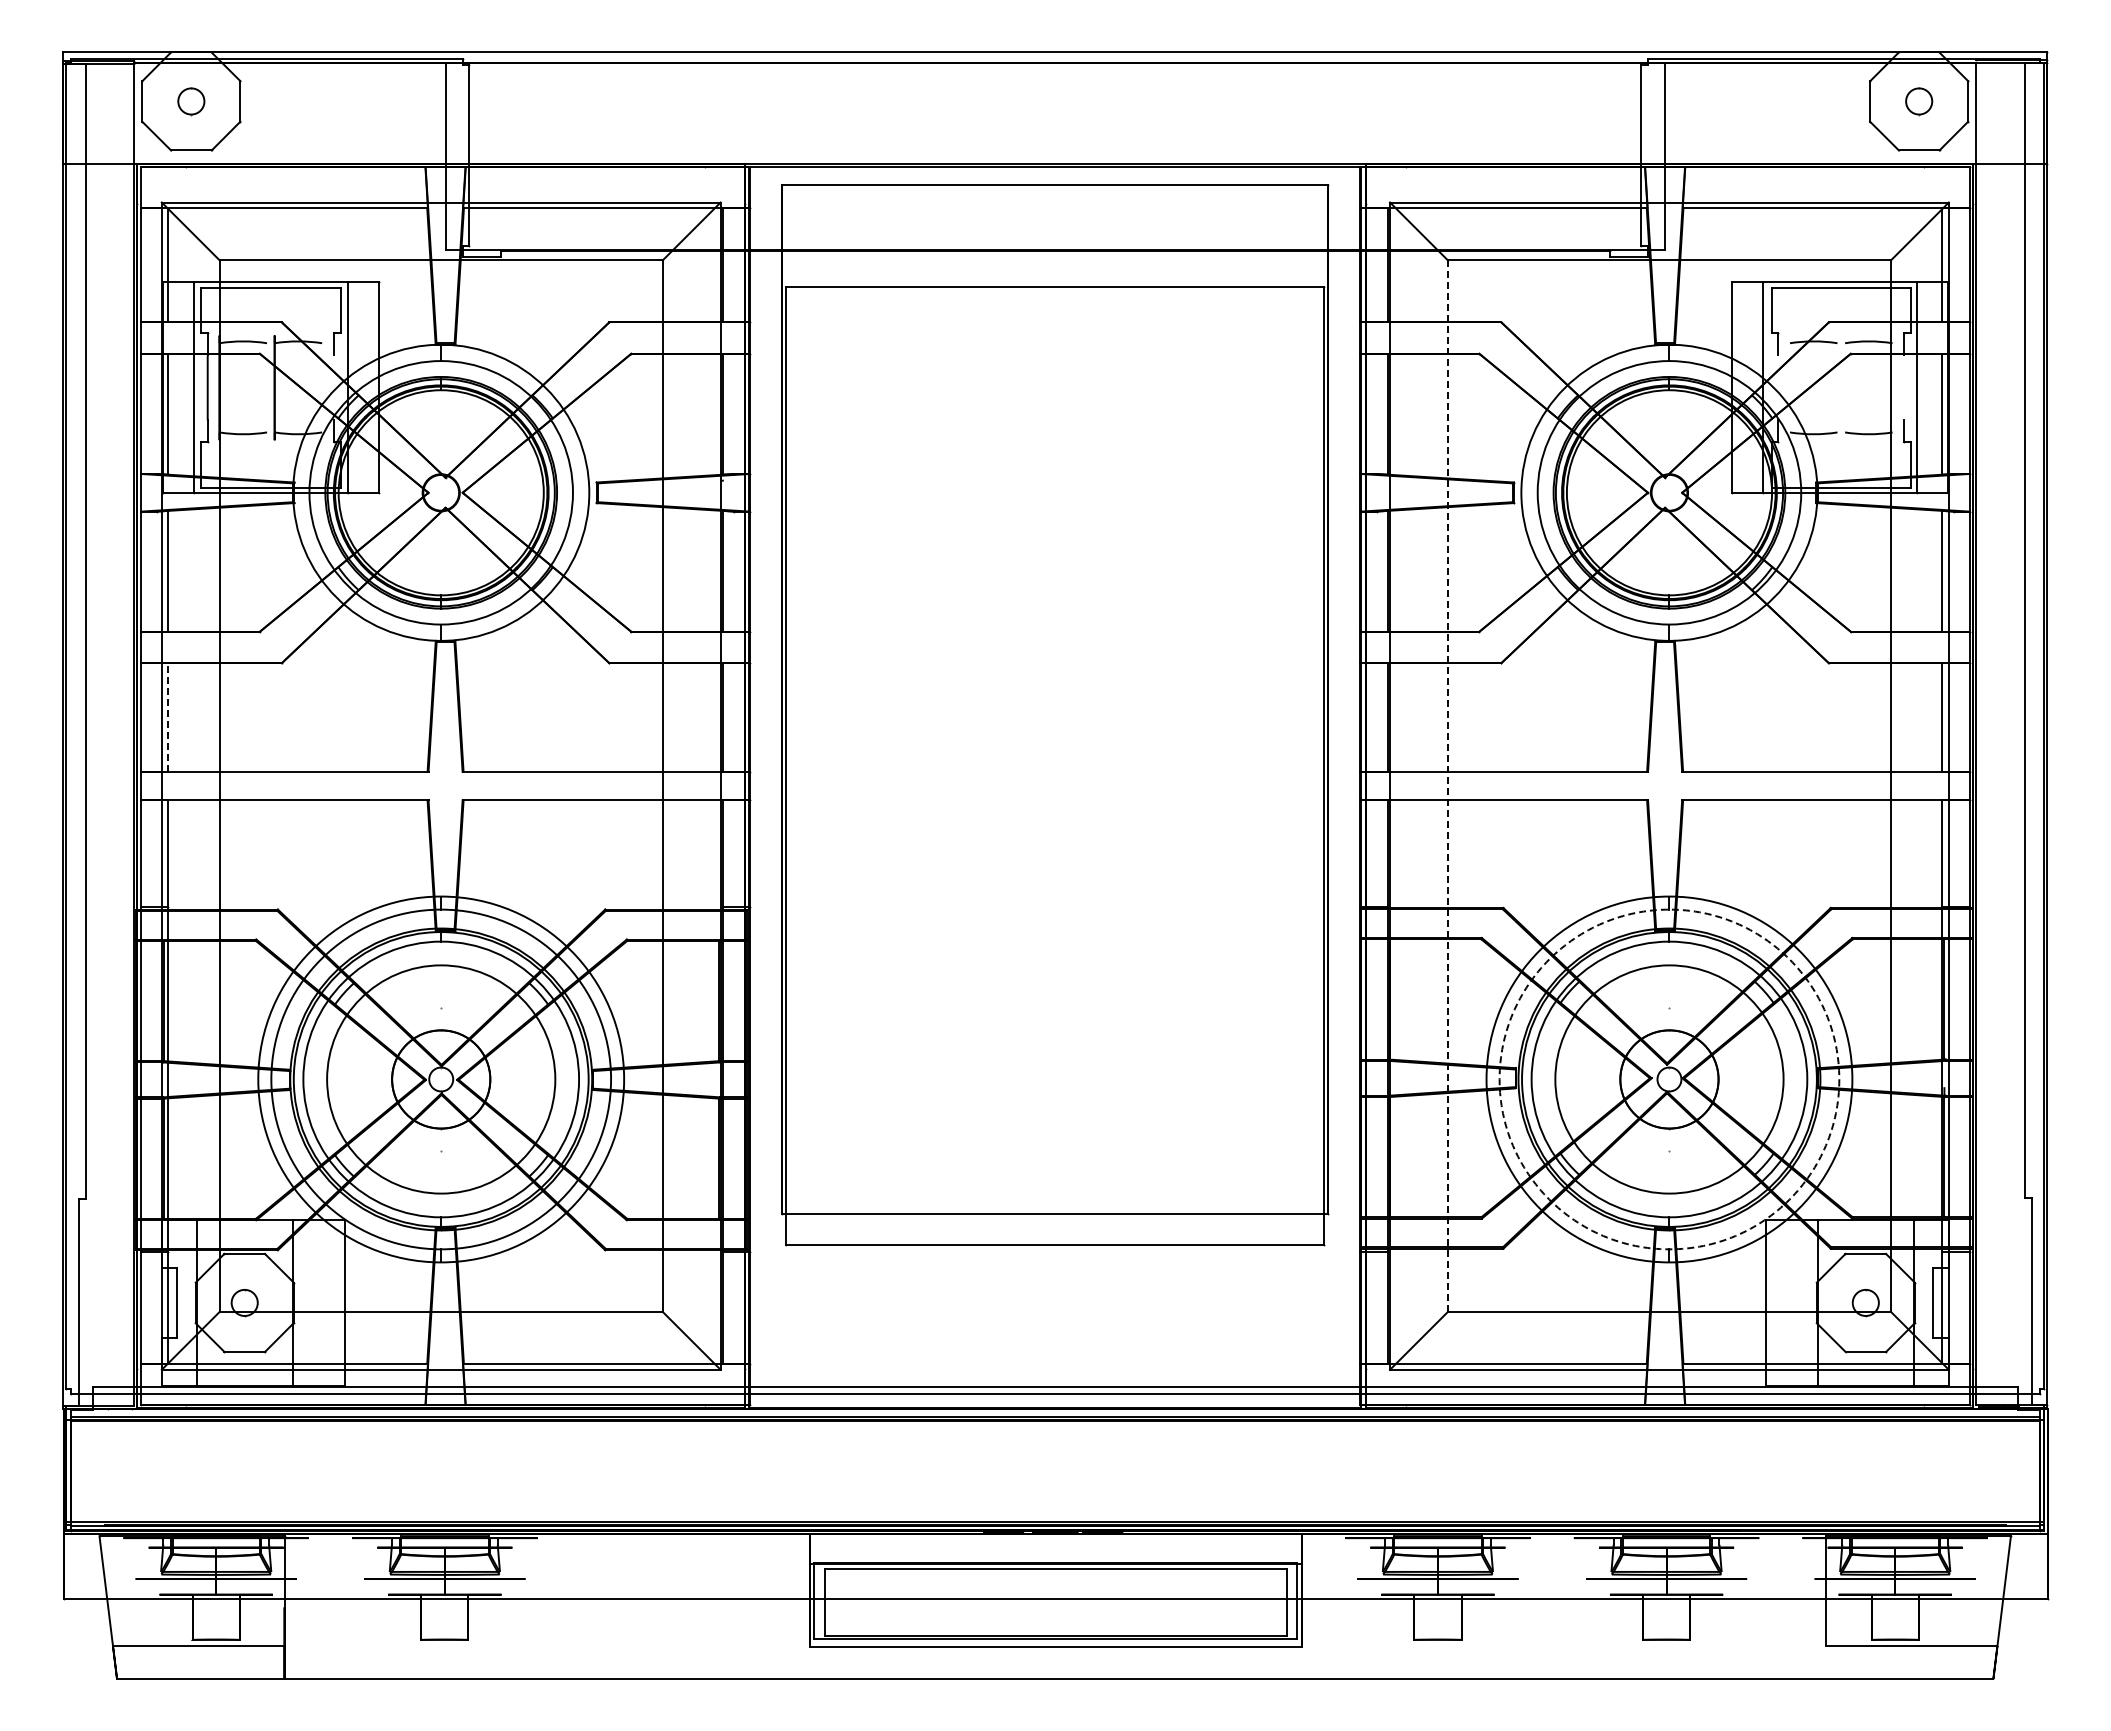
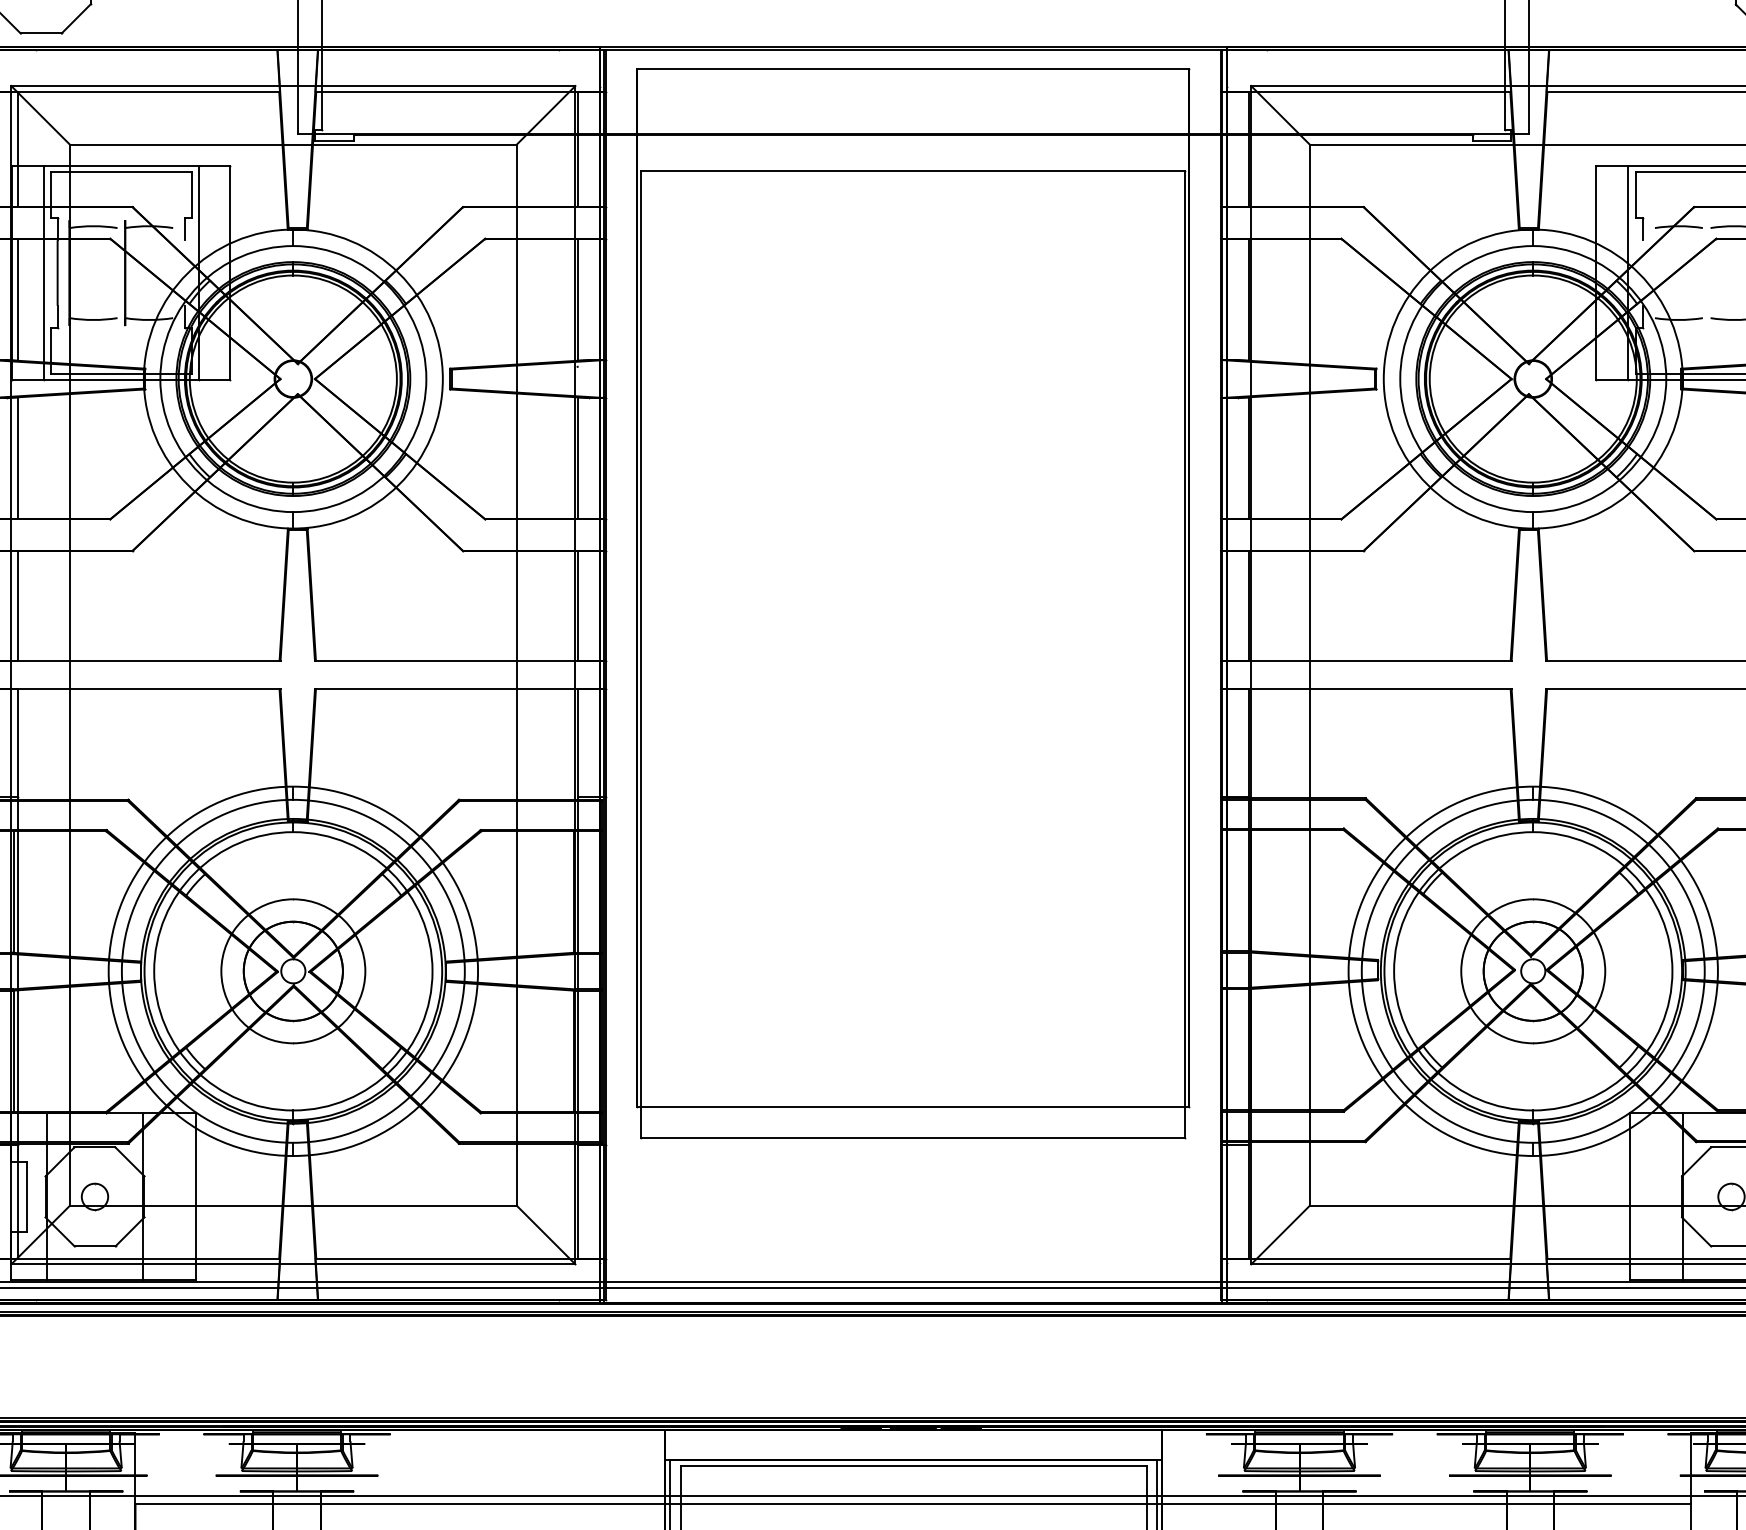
line: (168, 717) -> (18, 605), dashed -> solid
line: (1448, 786) -> (1310, 675), dashed -> solid
circle: (440, 1079) -> (292, 971), size x0.62
circle: (1669, 1079) -> (1533, 971), dashed -> solid
circle: (1669, 1079) -> (1533, 971), size x0.62
line: (1054, 1607) -> (912, 1504), added

